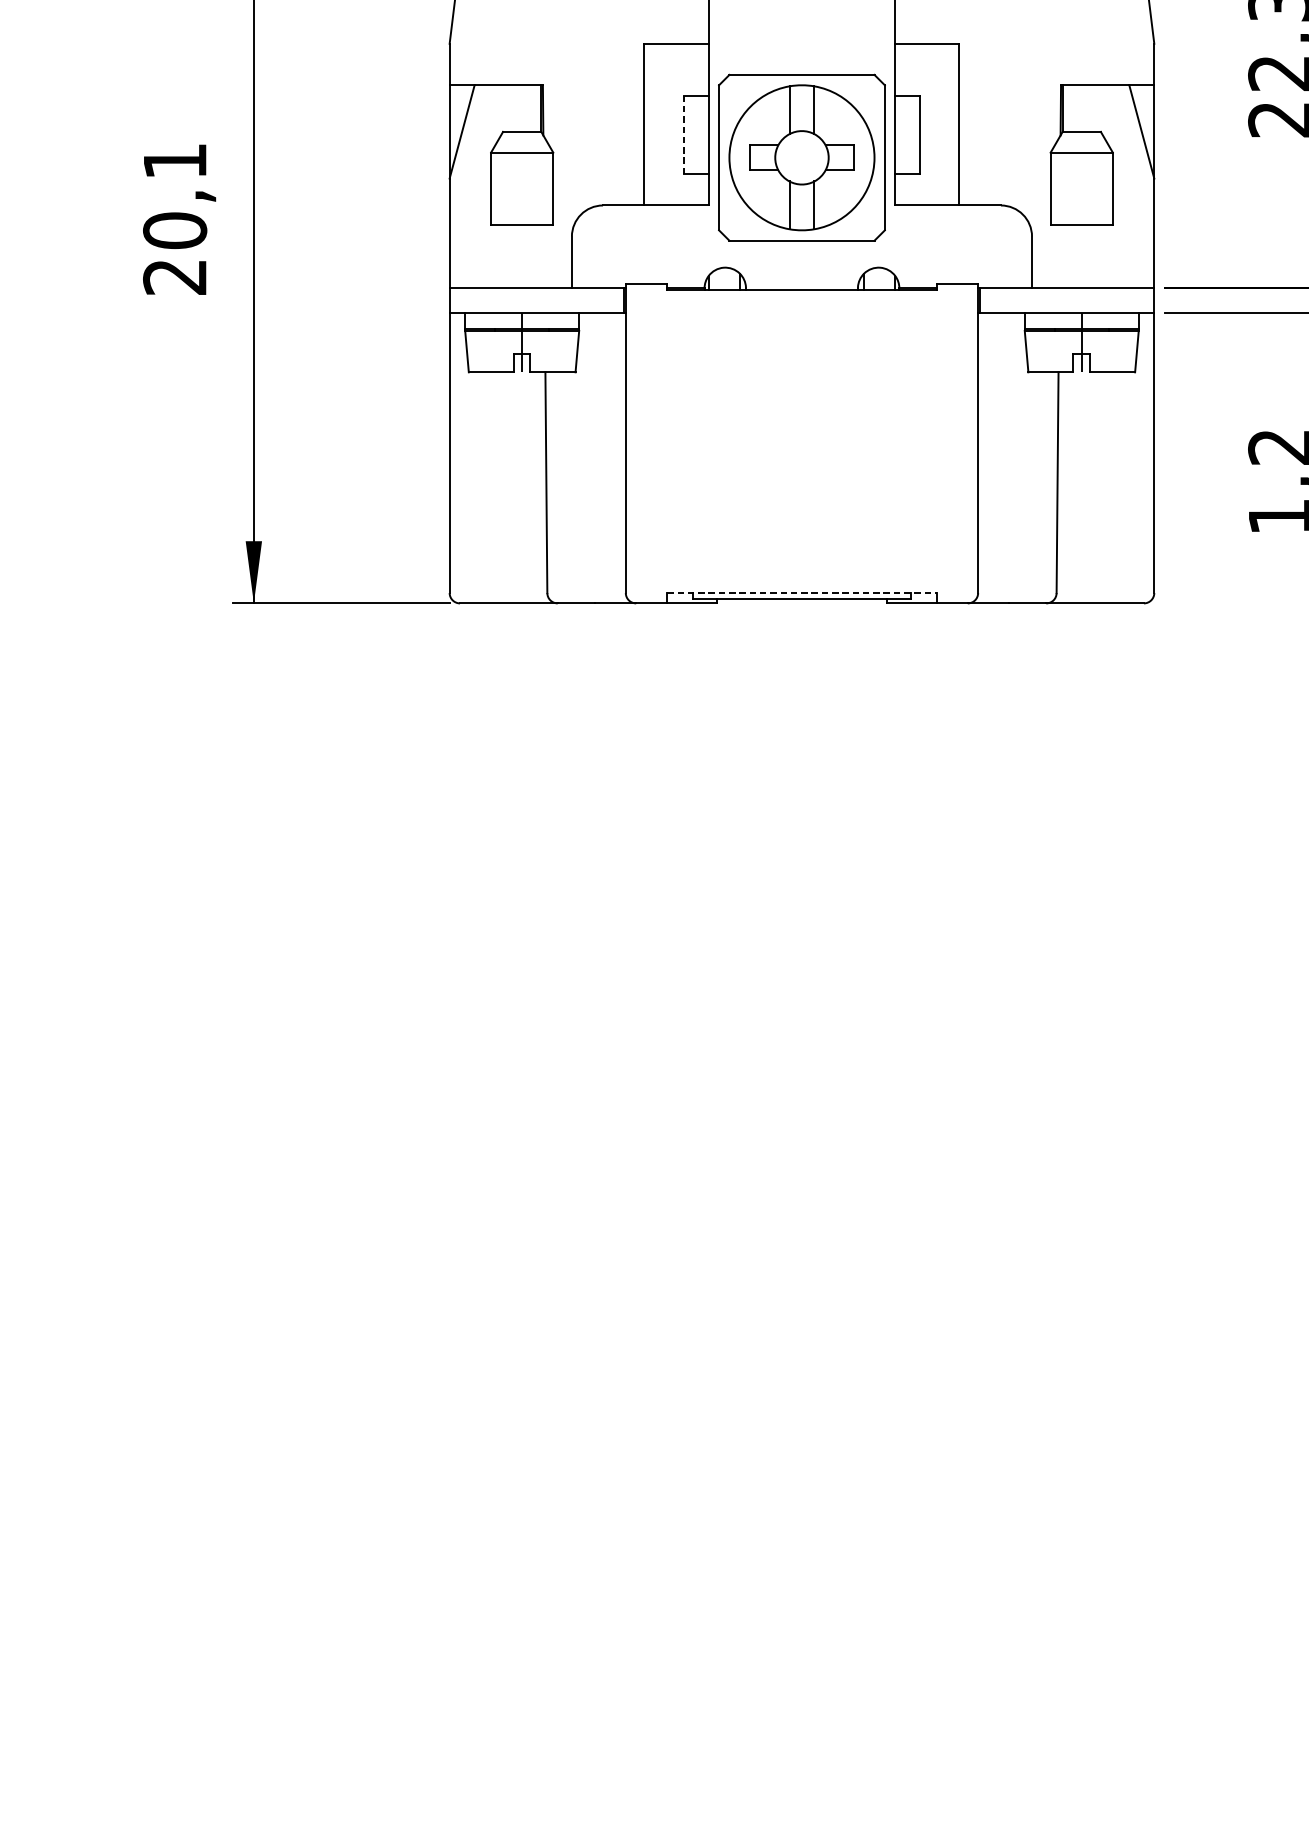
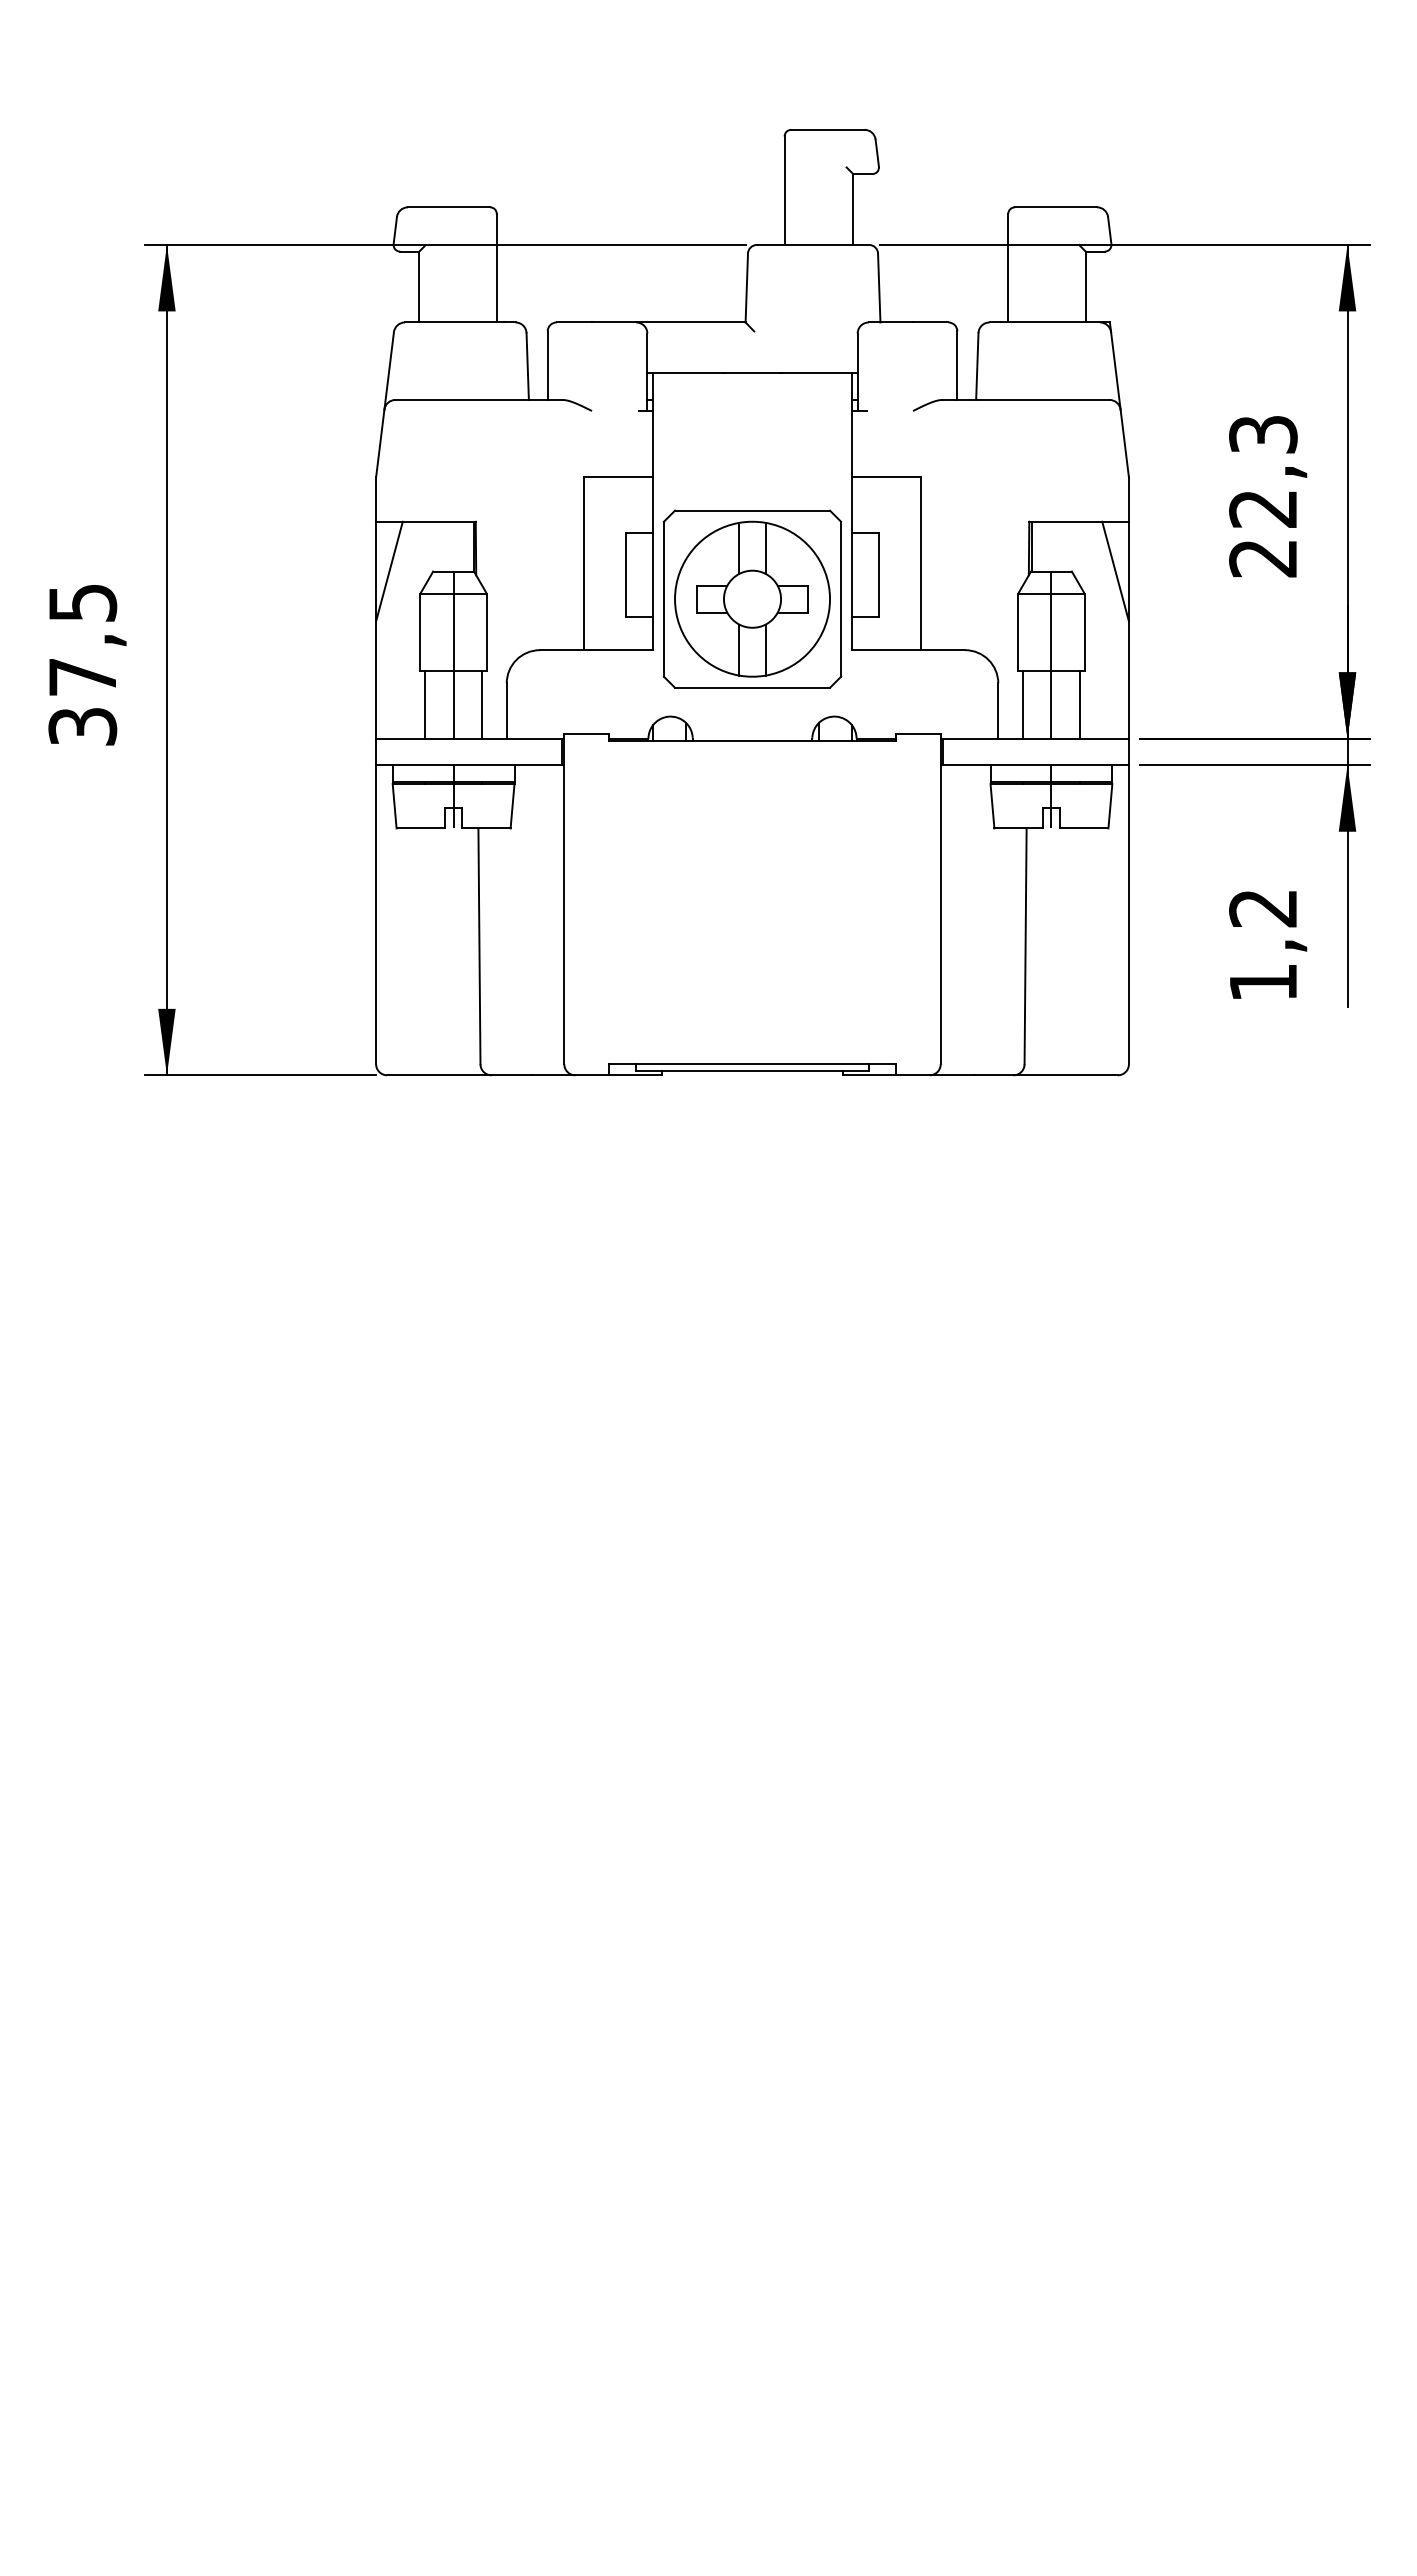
line: (684, 135) -> (626, 575), dashed -> solid
line: (522, 209) -> (453, 654), added
line: (1081, 209) -> (1051, 654), added
text: (174, 219) -> (82, 665), 20,1 -> 37,5
line: (494, 256) -> (424, 704), added
line: (549, 256) -> (482, 704), added
line: (1054, 256) -> (1022, 704), added
line: (1108, 256) -> (1080, 704), added
line: (801, 593) -> (752, 1064), dashed -> solid

